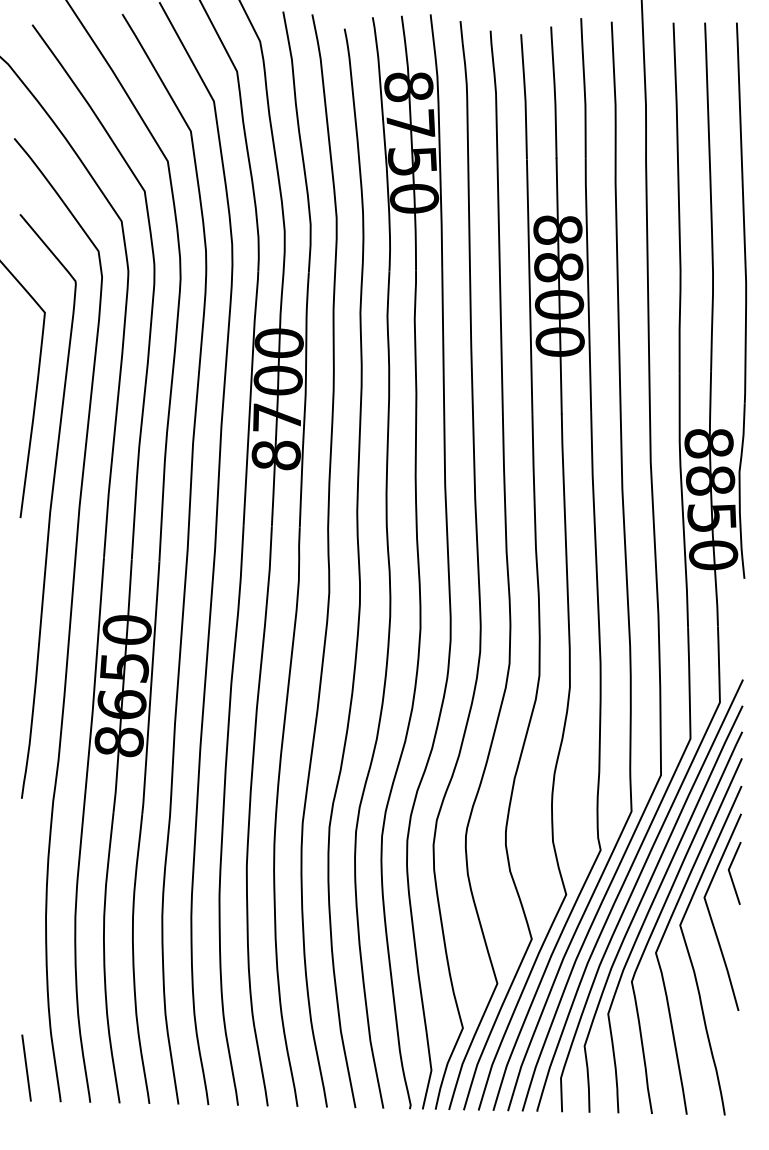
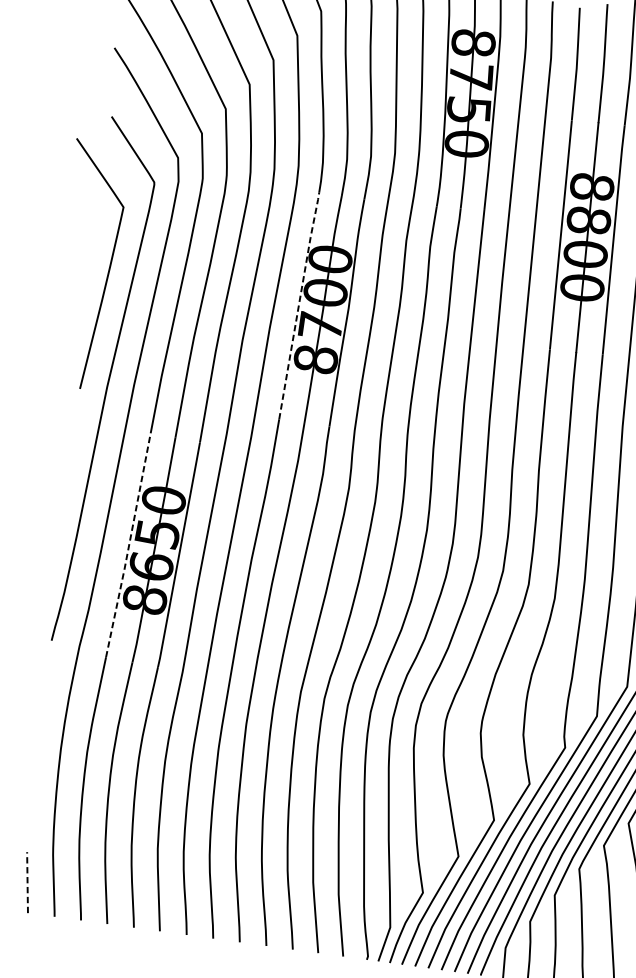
line: (250, 397) -> (298, 305), solid -> dashed
line: (94, 684) -> (128, 545), solid -> dashed
line: (26, 1068) -> (27, 882), solid -> dashed

